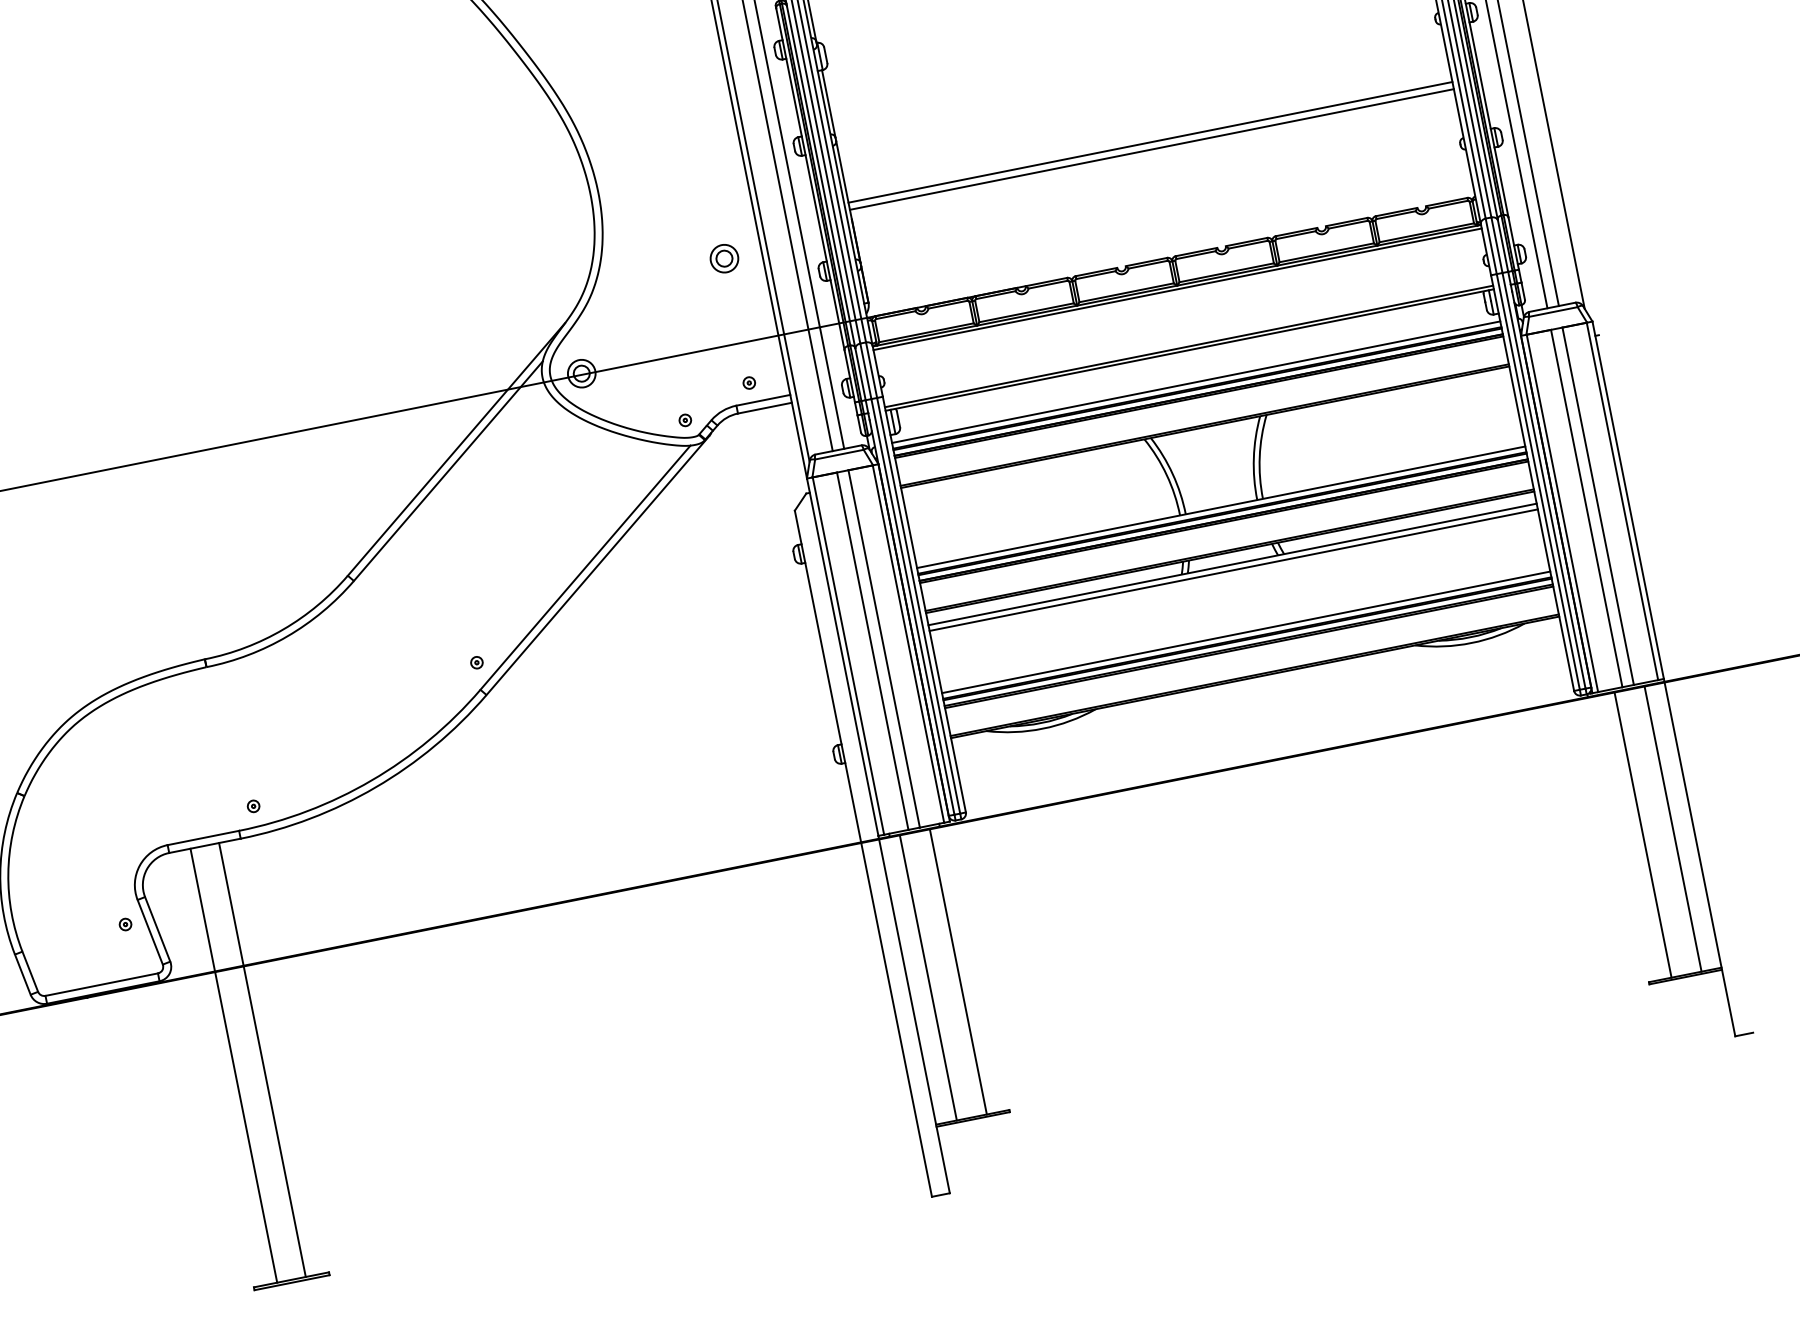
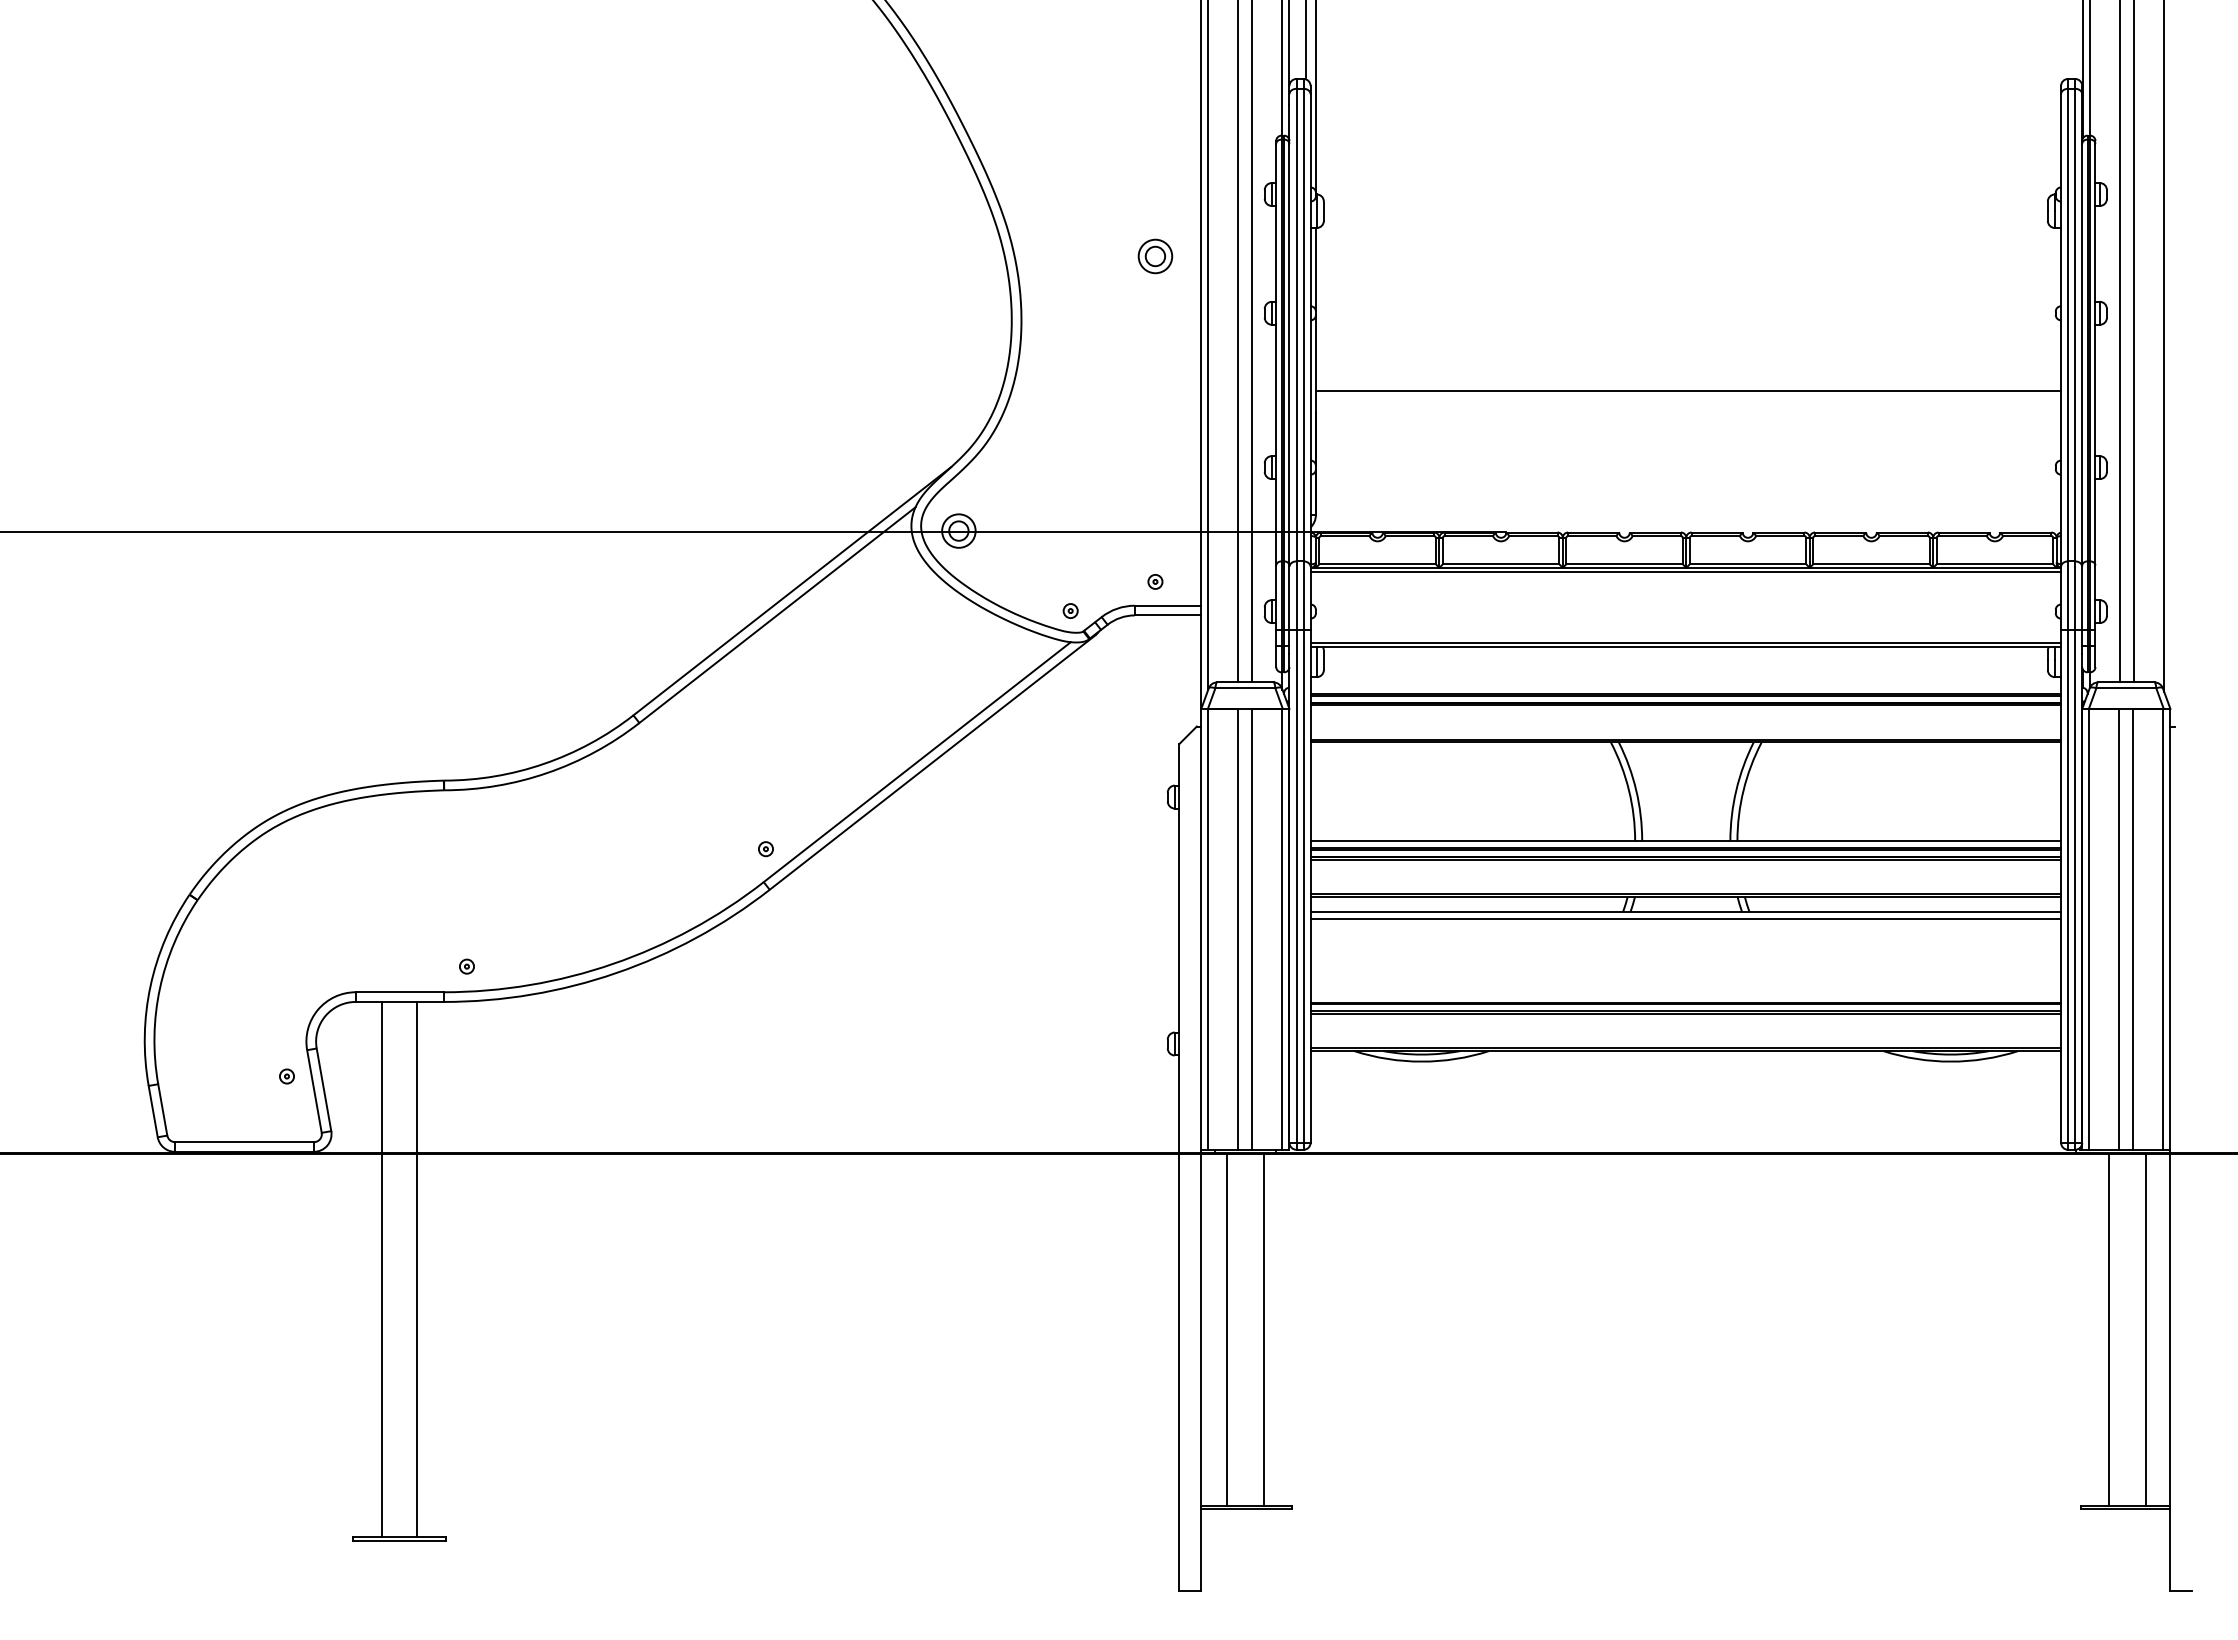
line: (1151, 149) -> (1688, 400), removed
part: (724, 258) -> (1155, 256), moved
line: (1195, 381) -> (1685, 686), removed
line: (1245, 632) -> (1685, 995), removed

